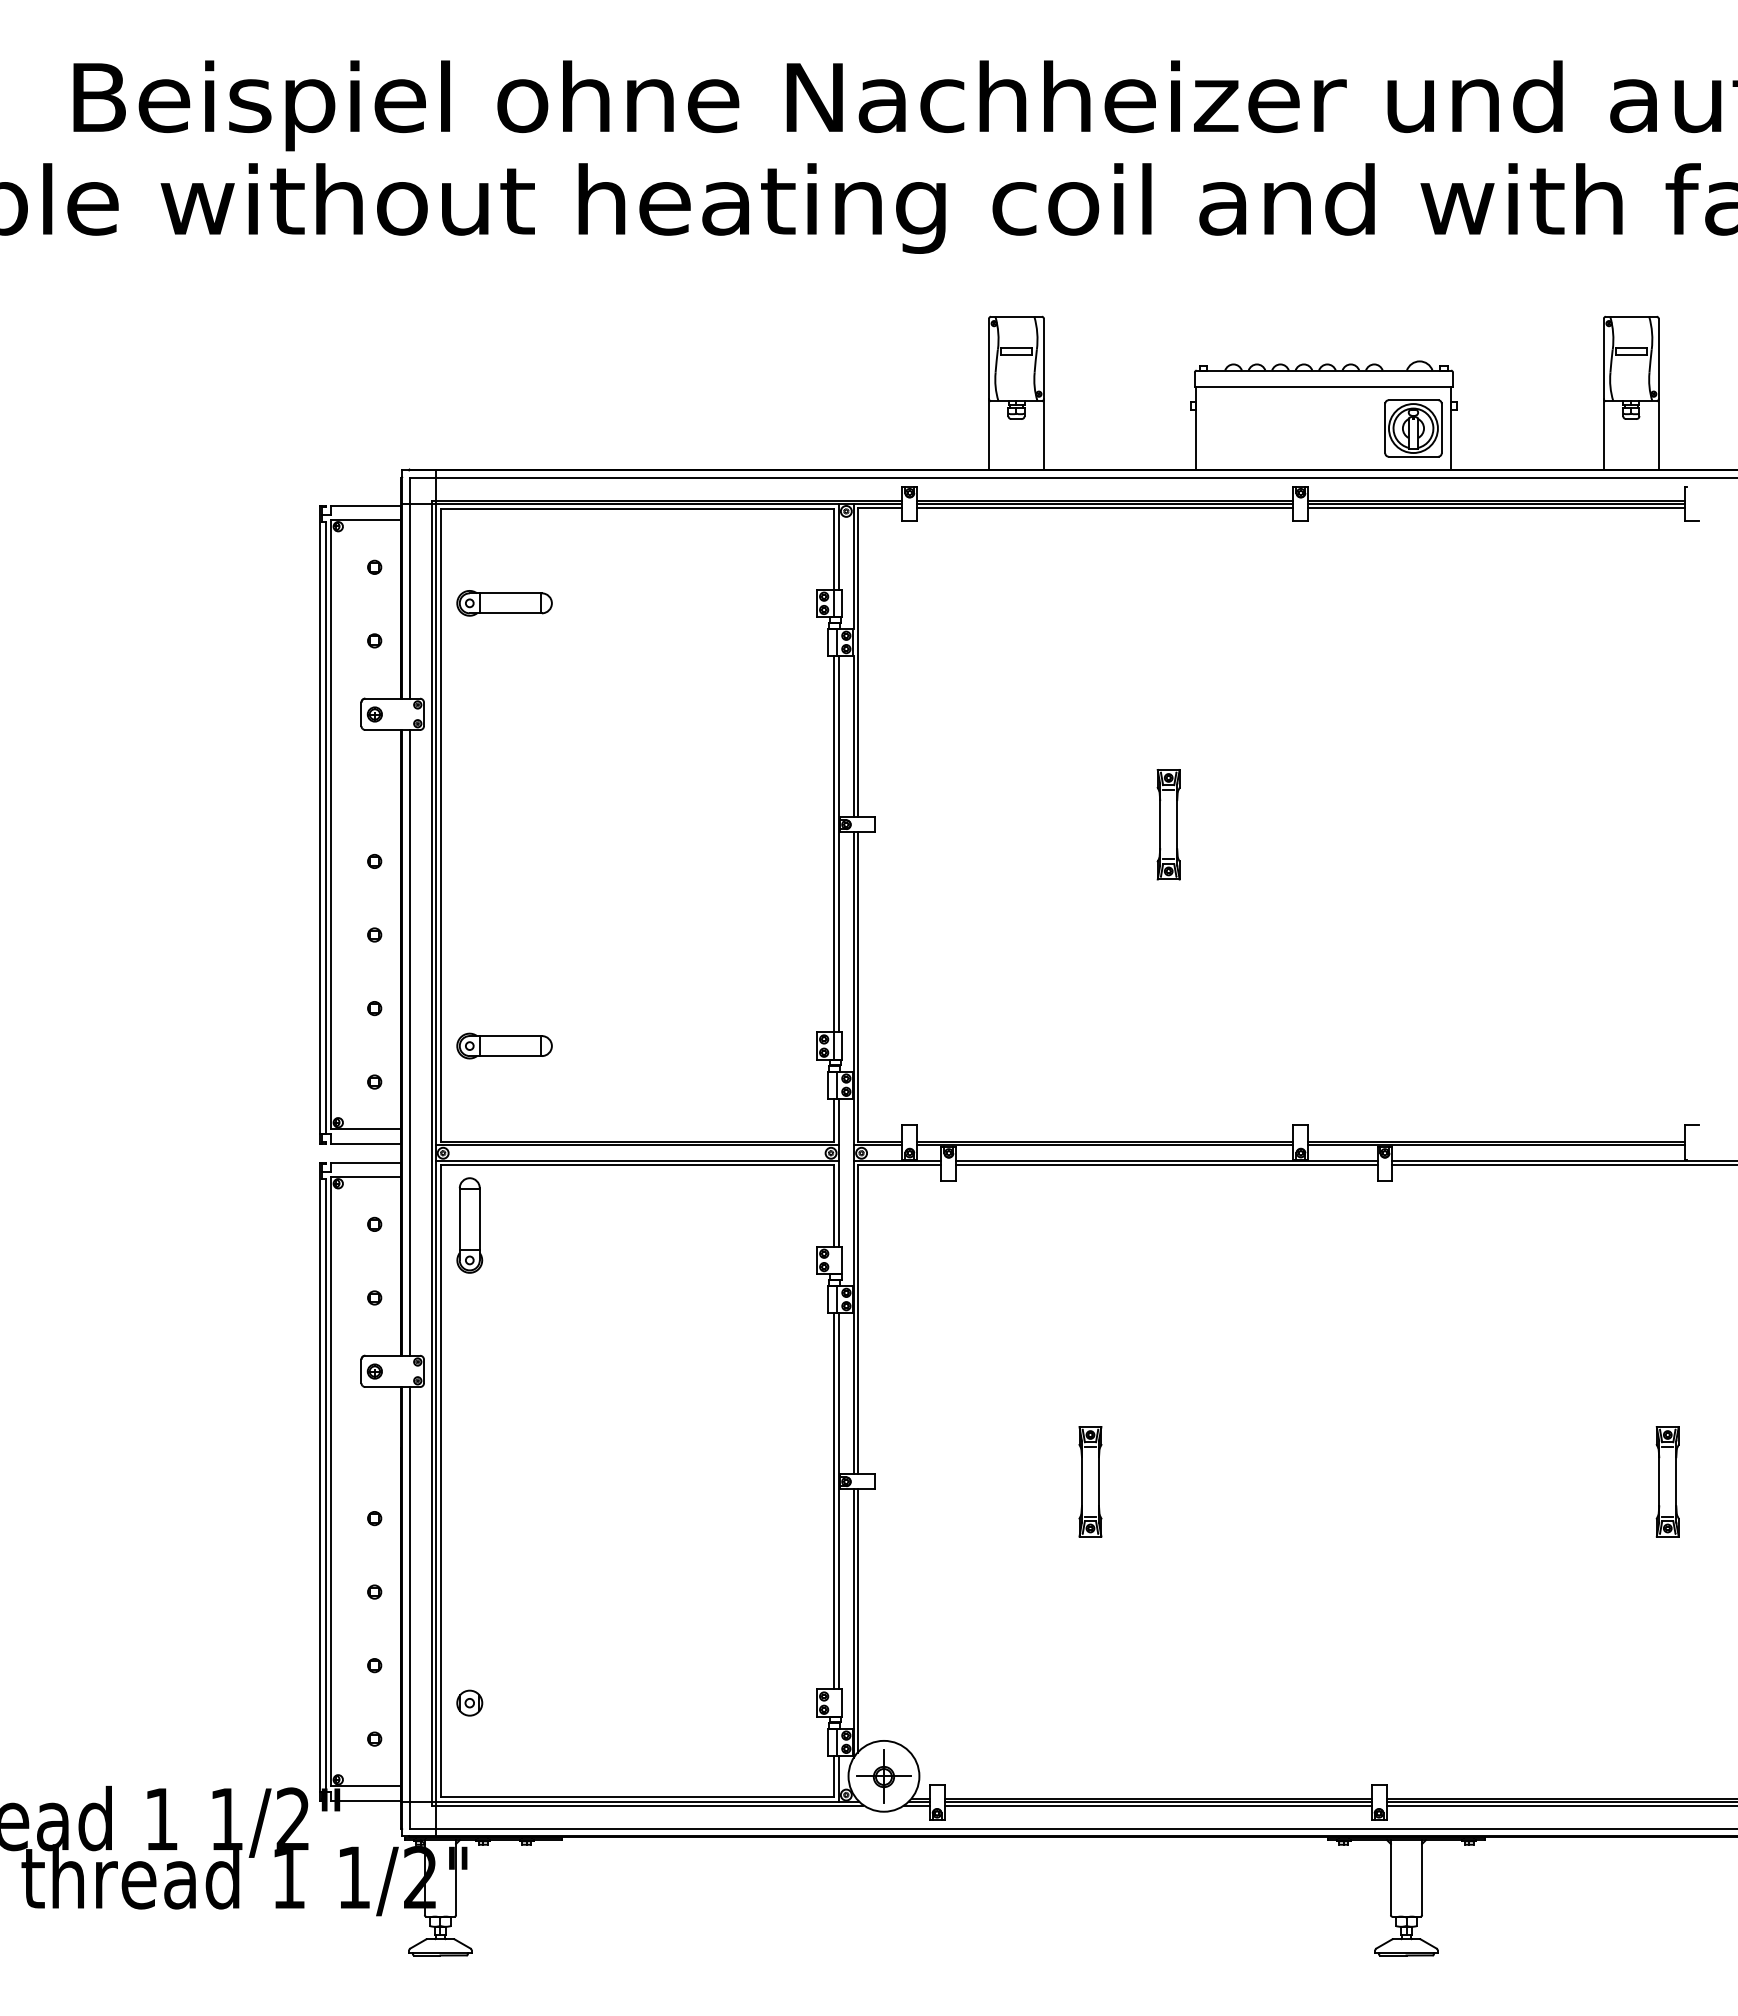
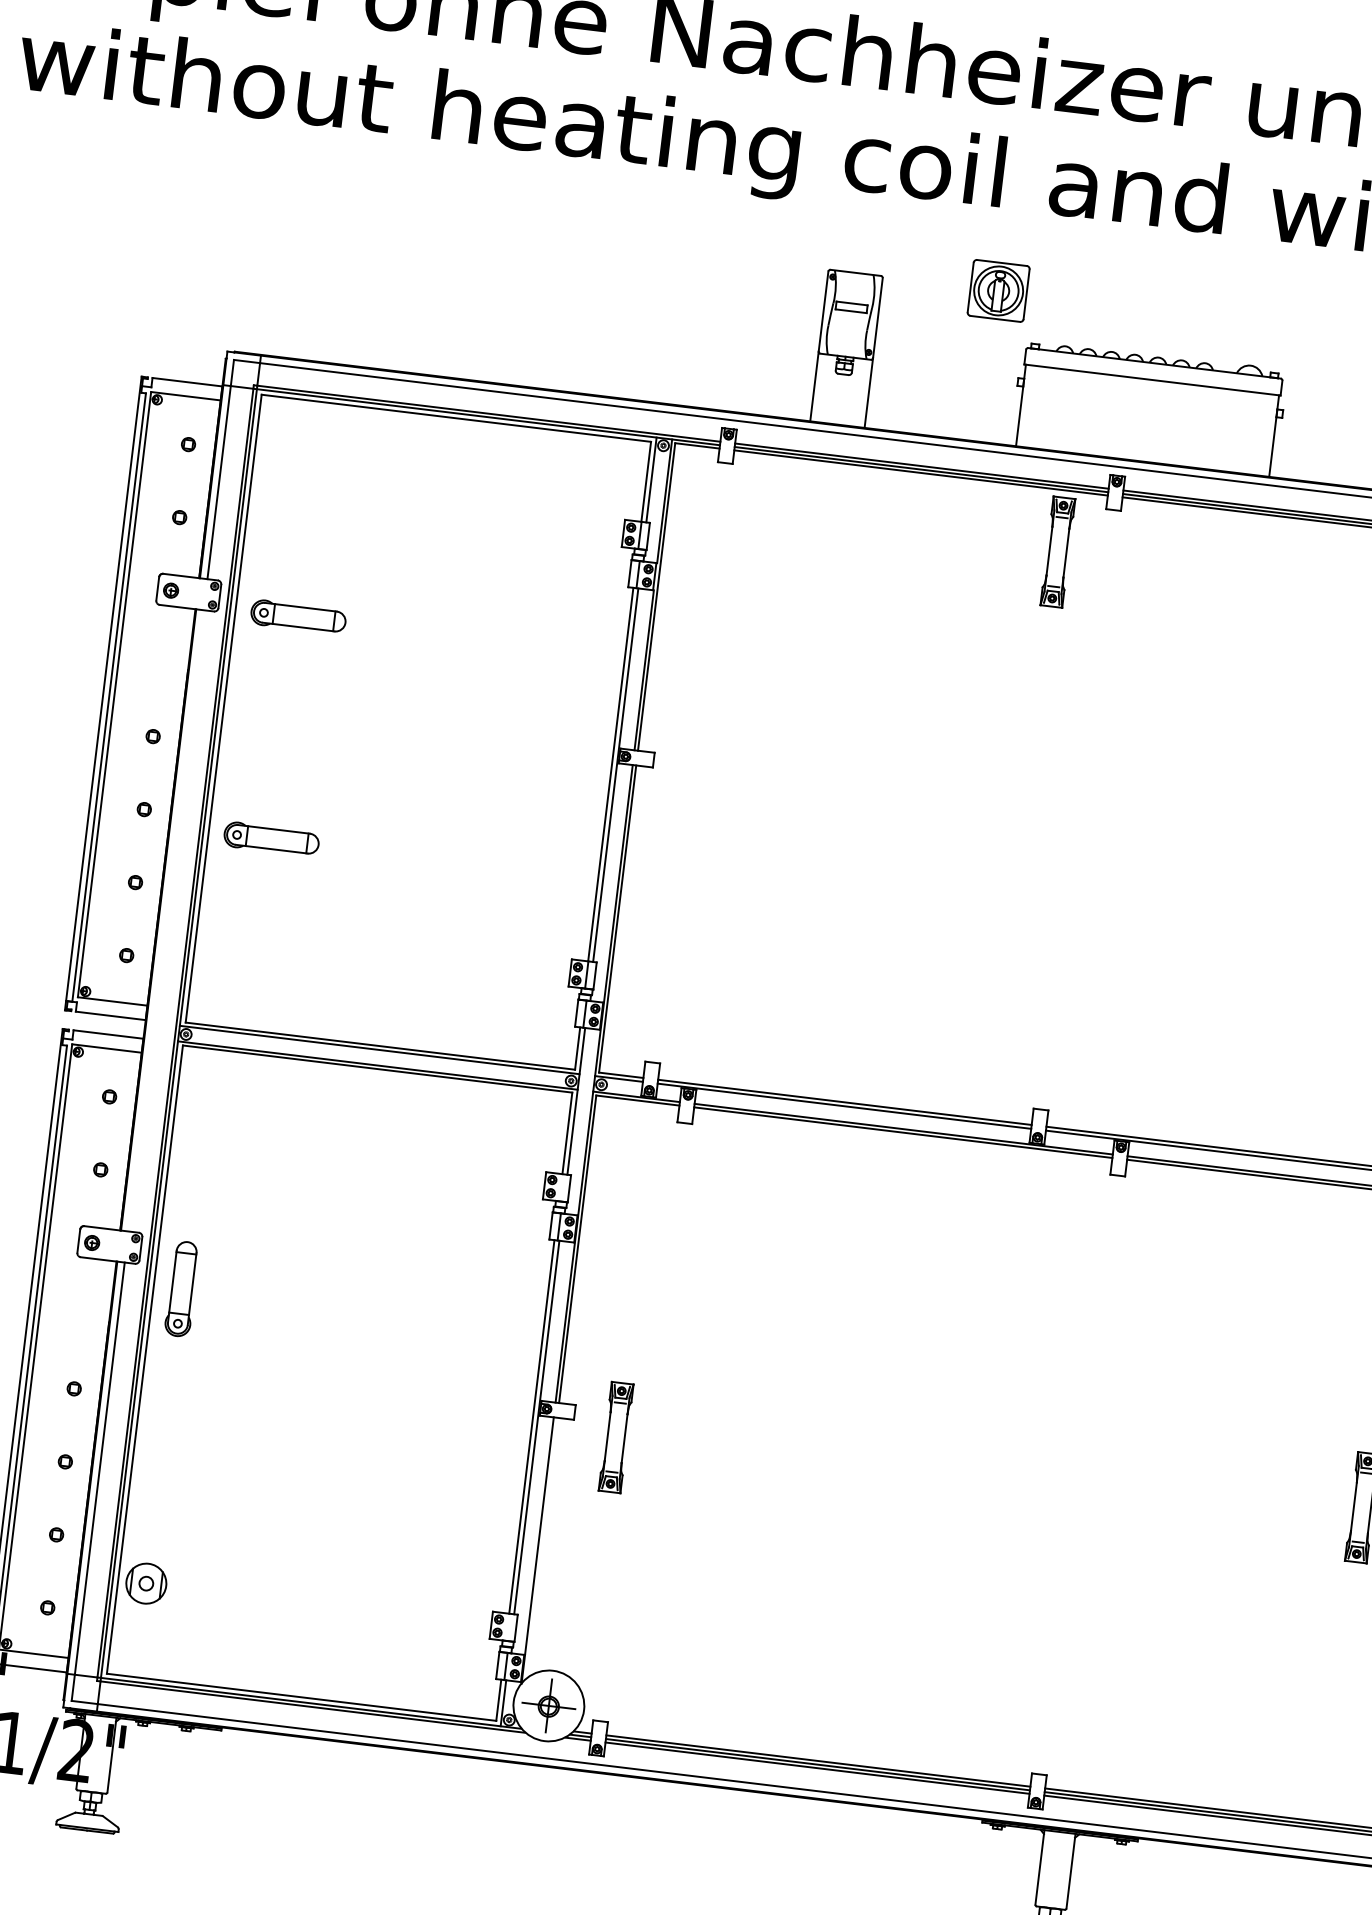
part: (1413, 428) -> (998, 290), moved
part: (504, 603) -> (298, 617), moved
part: (1168, 824) -> (1057, 551), moved
line: (409, 1042) -> (166, 920), removed
part: (504, 1045) -> (271, 838), moved
part: (469, 1225) -> (181, 1289), moved
part: (1090, 1481) -> (616, 1437), moved
line: (857, 1621) -> (541, 1549), removed
part: (469, 1702) -> (146, 1582), size x1.6

